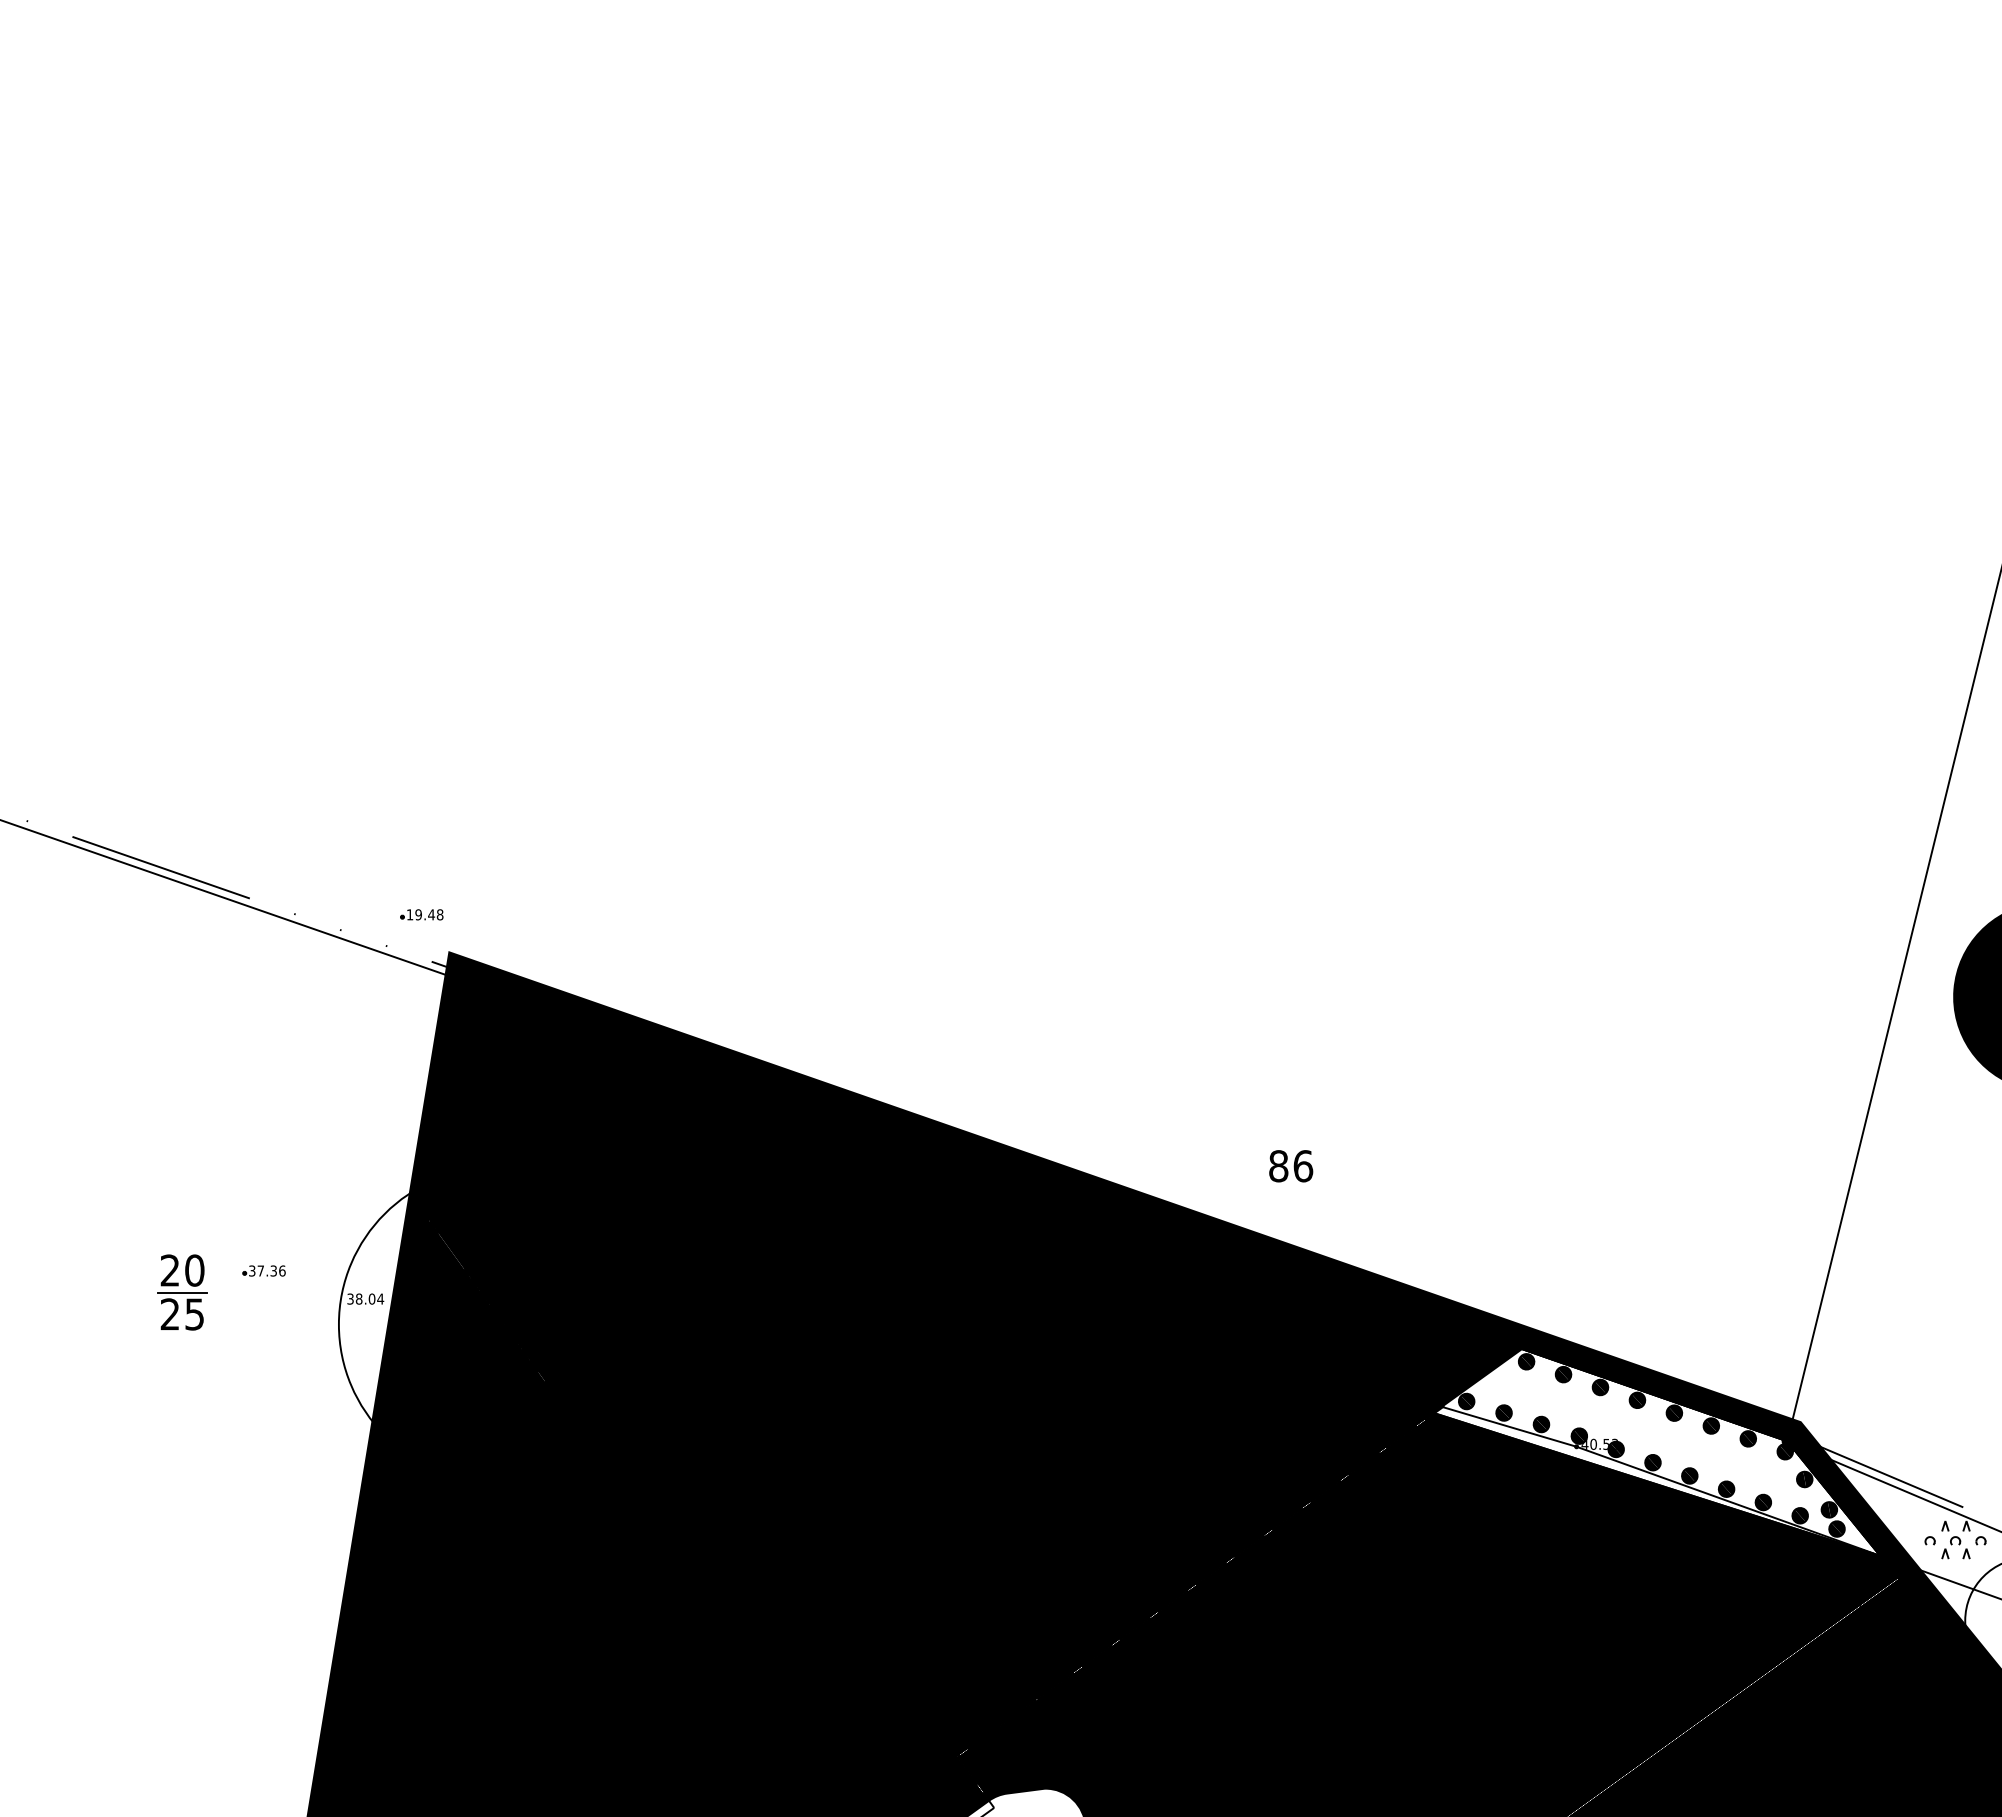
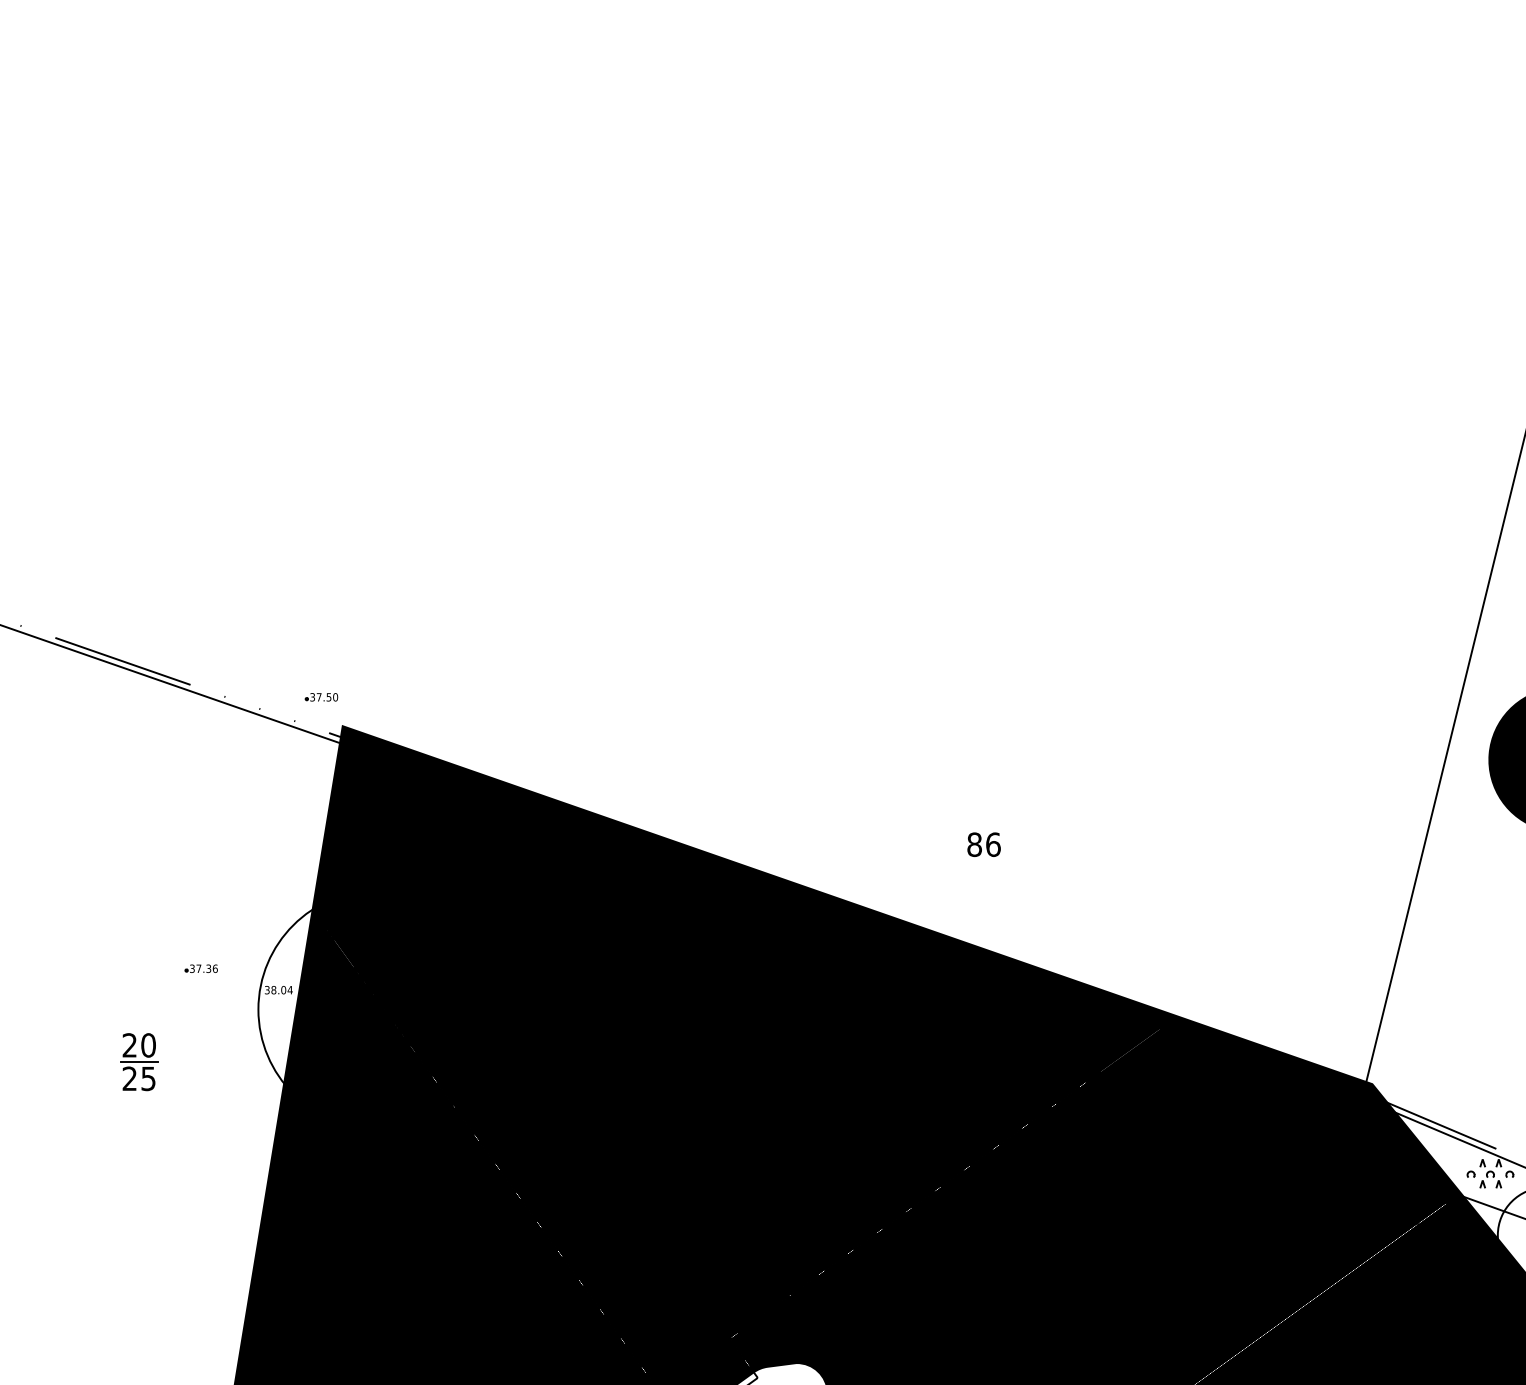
text: (424, 914) -> (323, 697), 19.48 -> 37.50
text: (1291, 1166) -> (984, 844), moved
part: (182, 1292) -> (139, 1062), moved
fill: (1657, 1452) -> (1263, 1107), added

